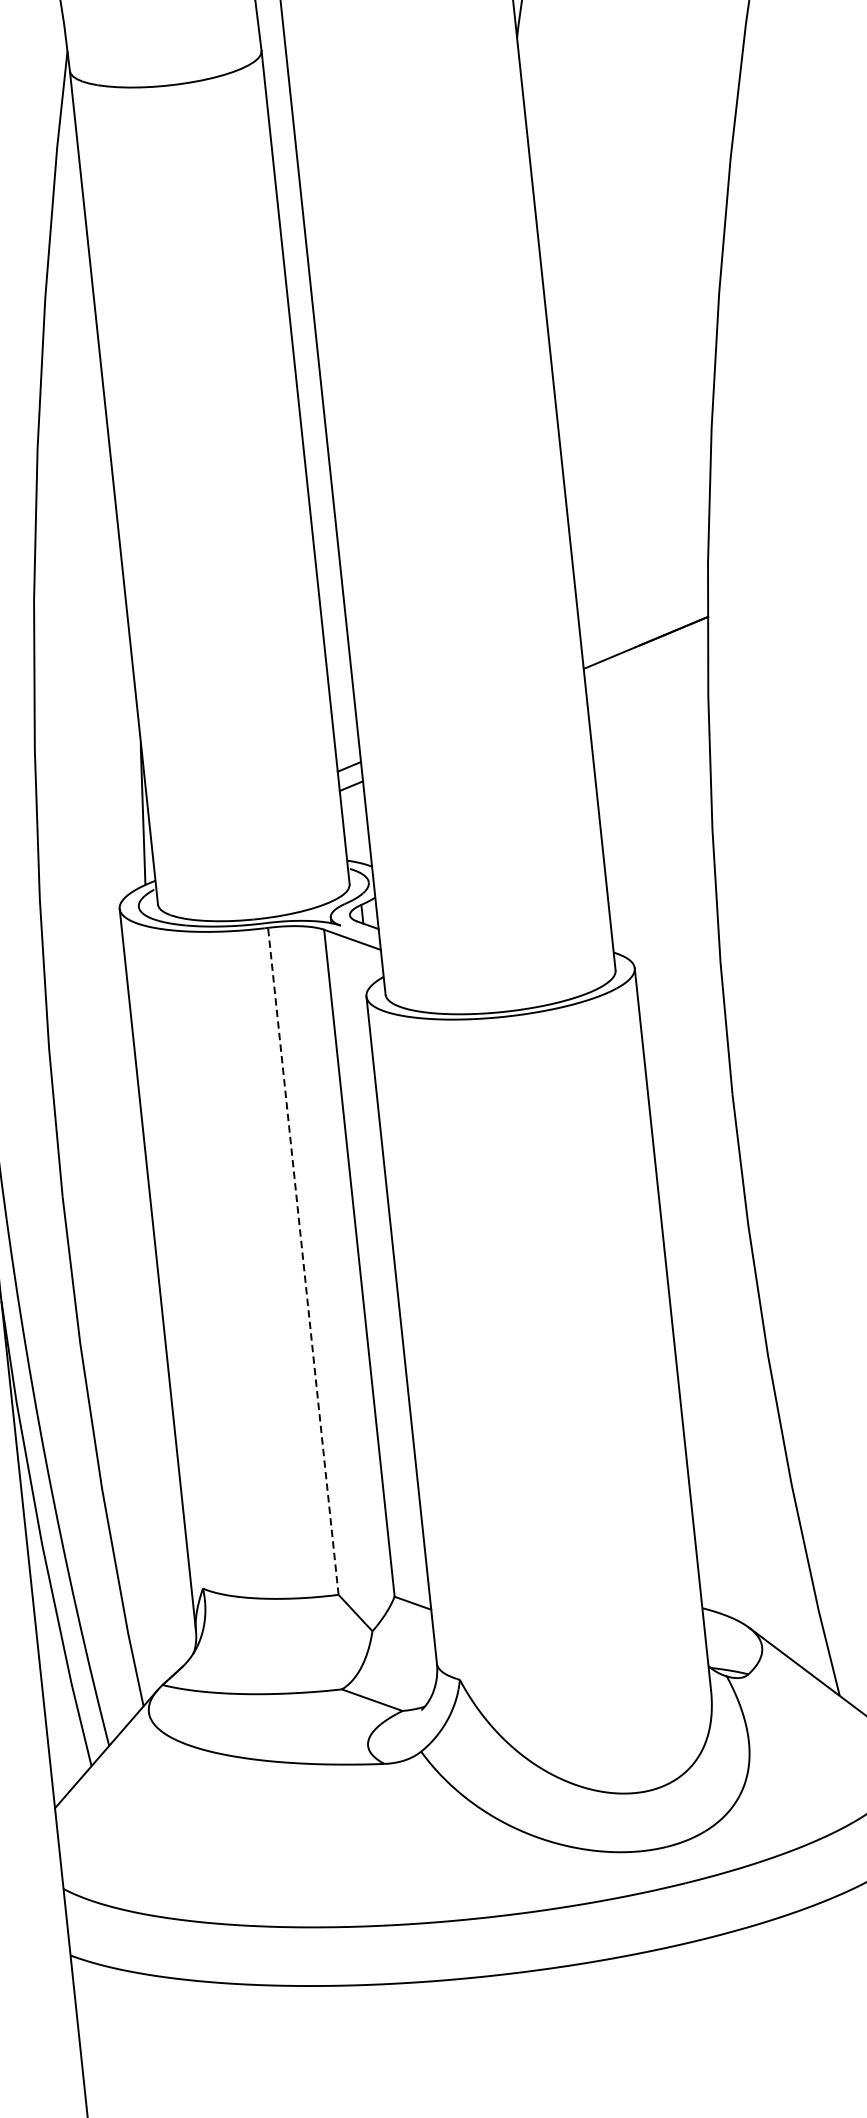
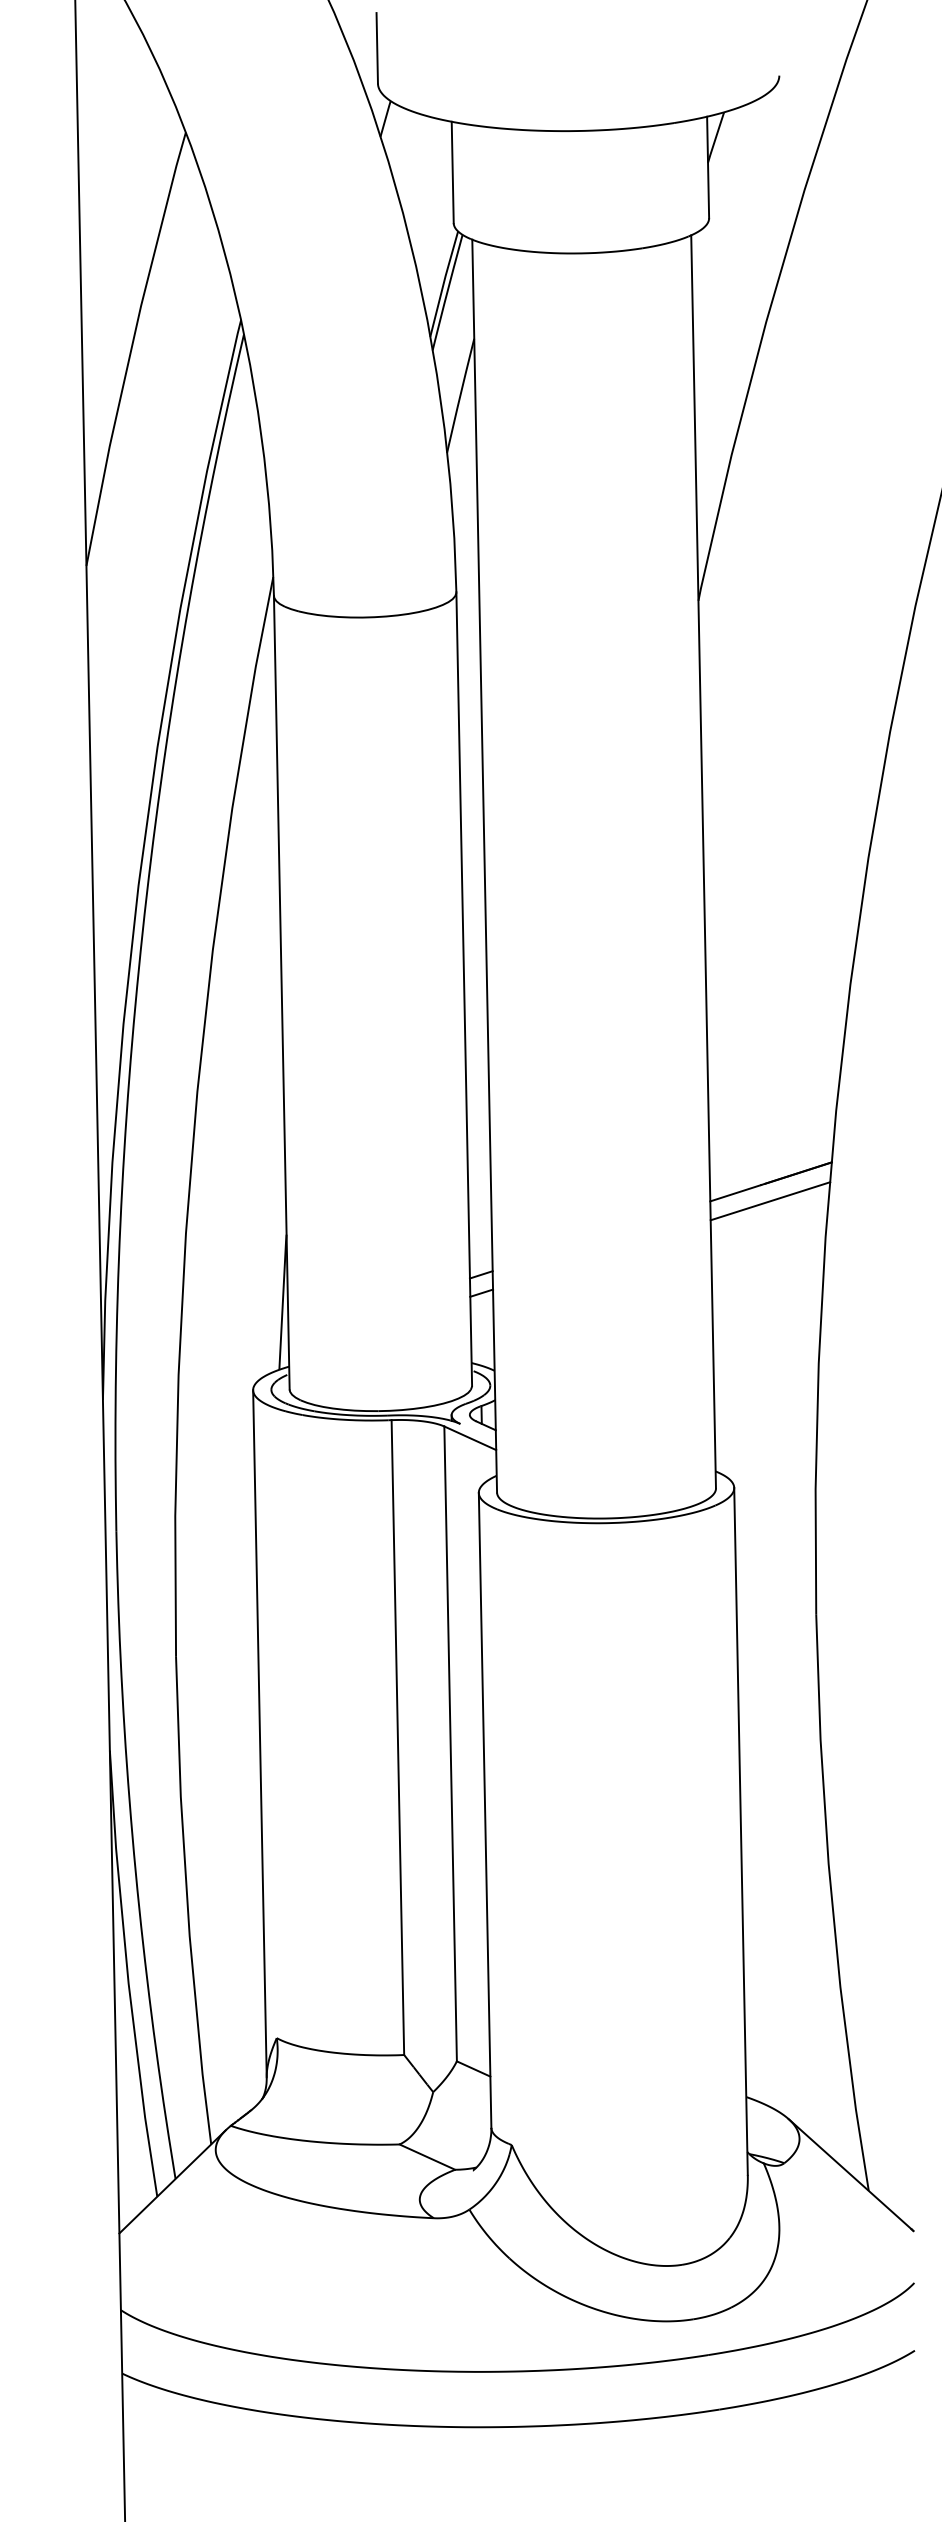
line: (647, 663) -> (770, 1201), added
line: (302, 1261) -> (397, 1737), dashed -> solid

